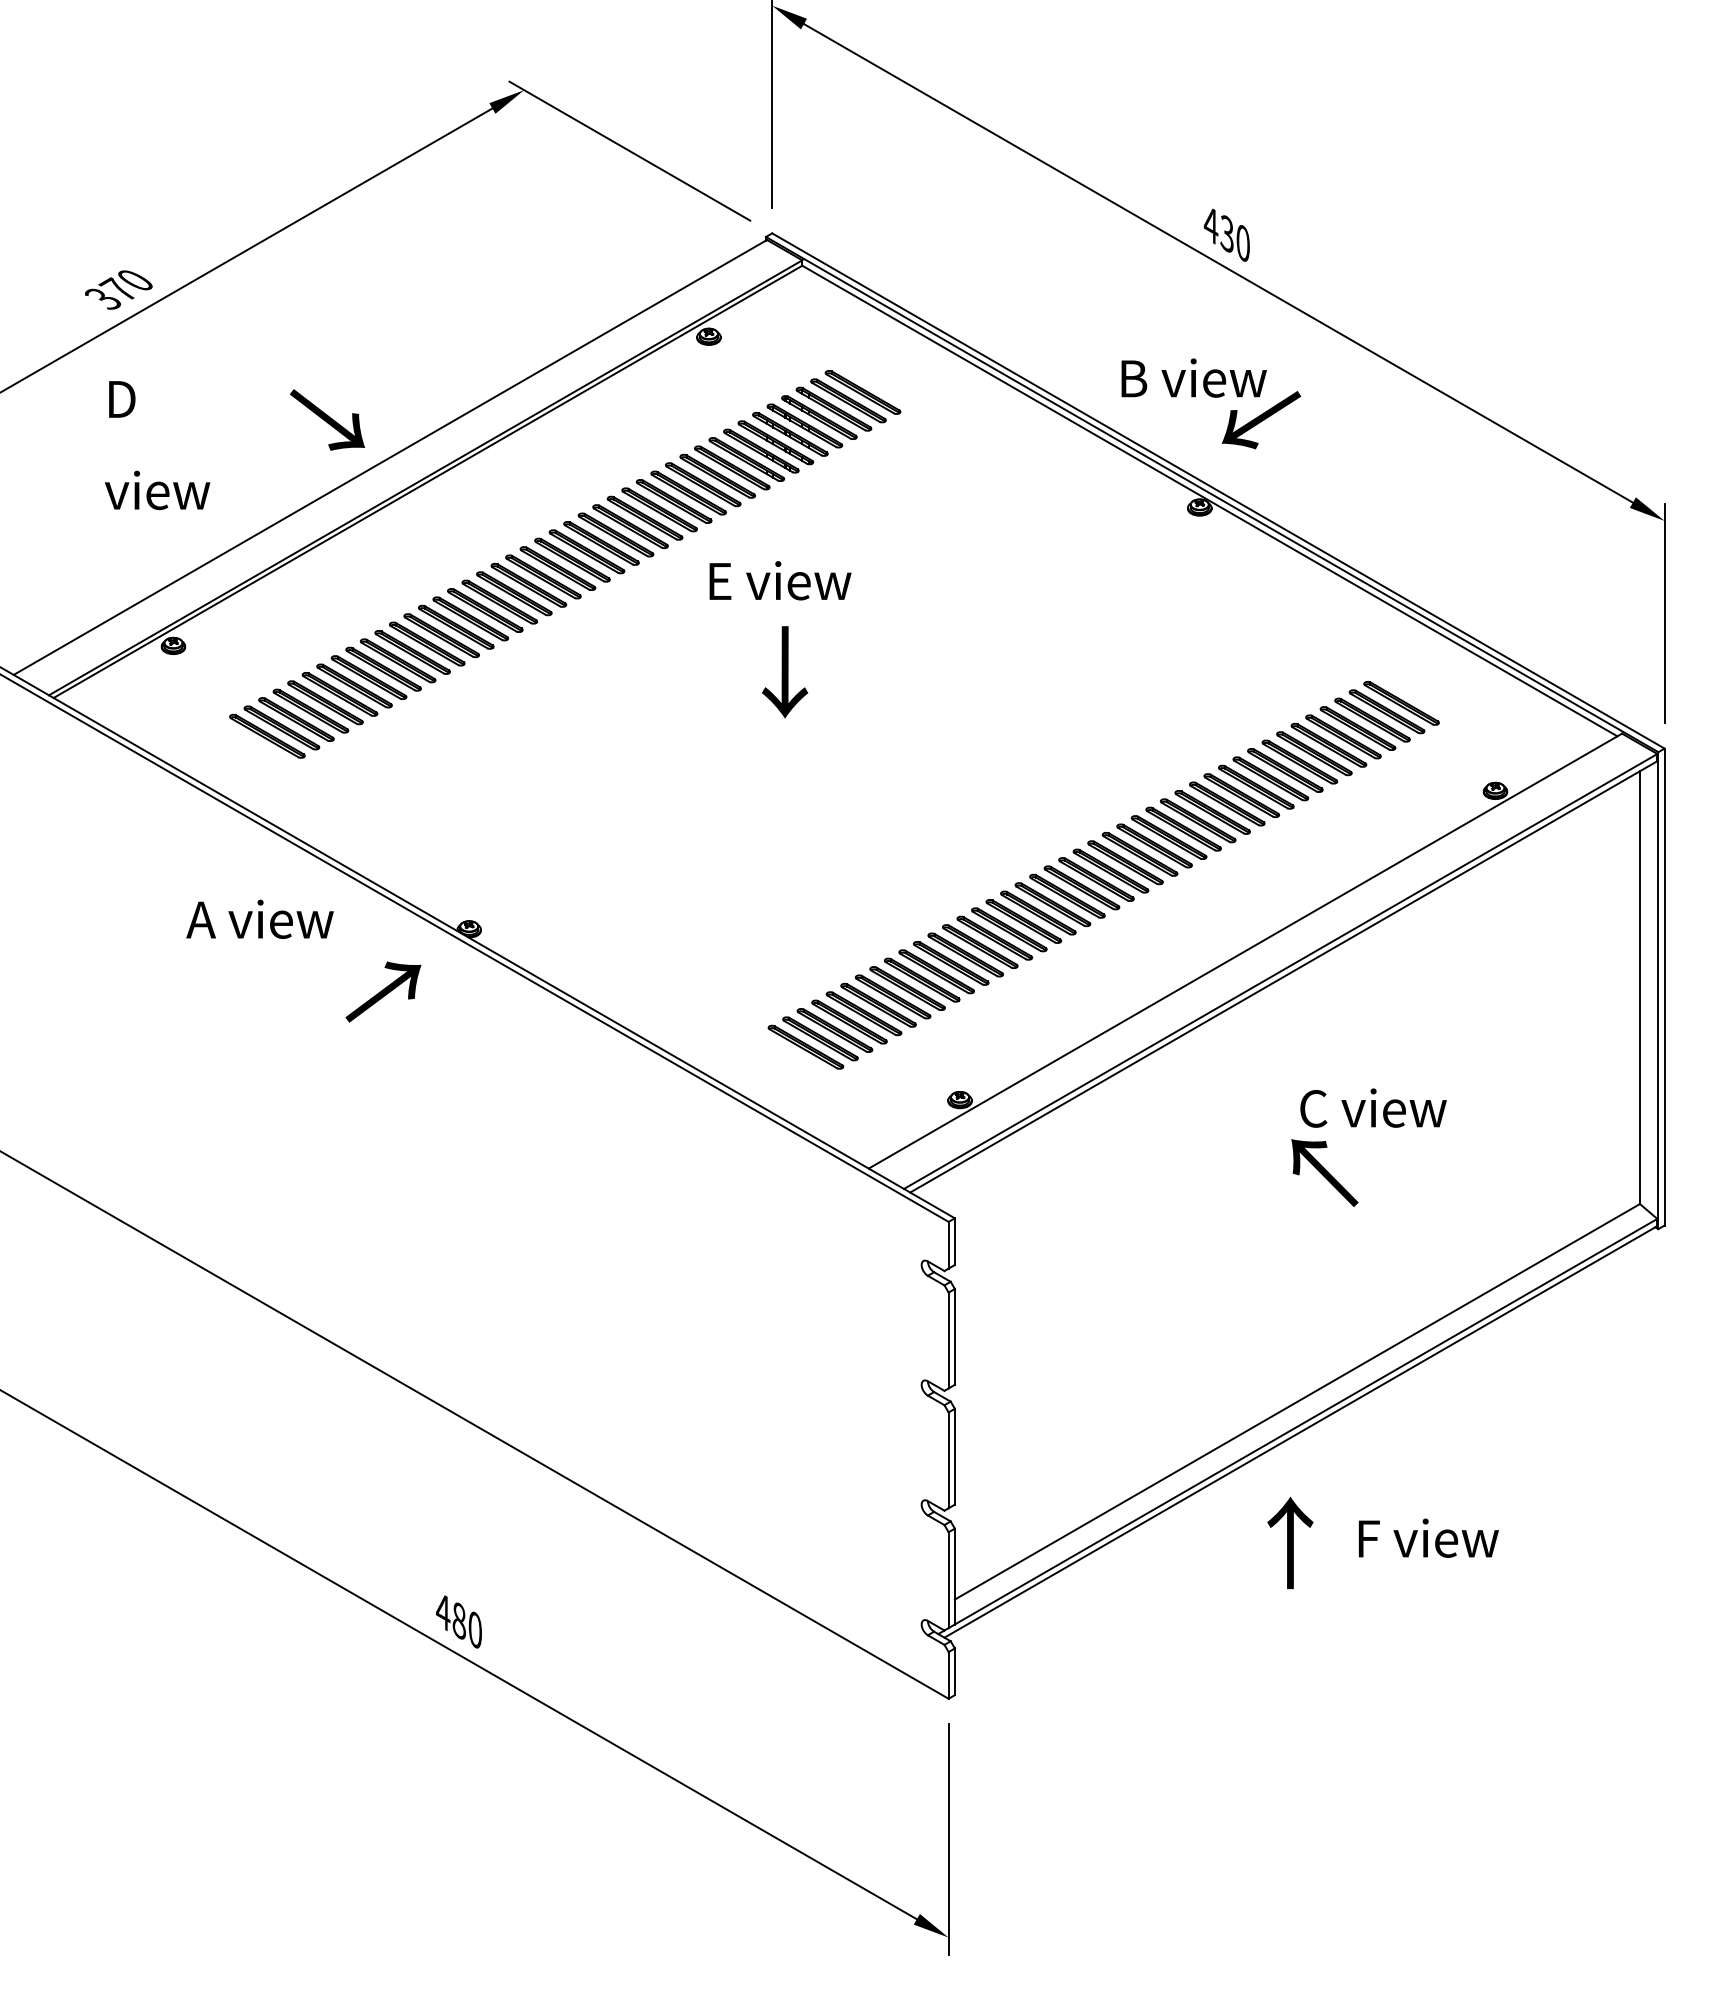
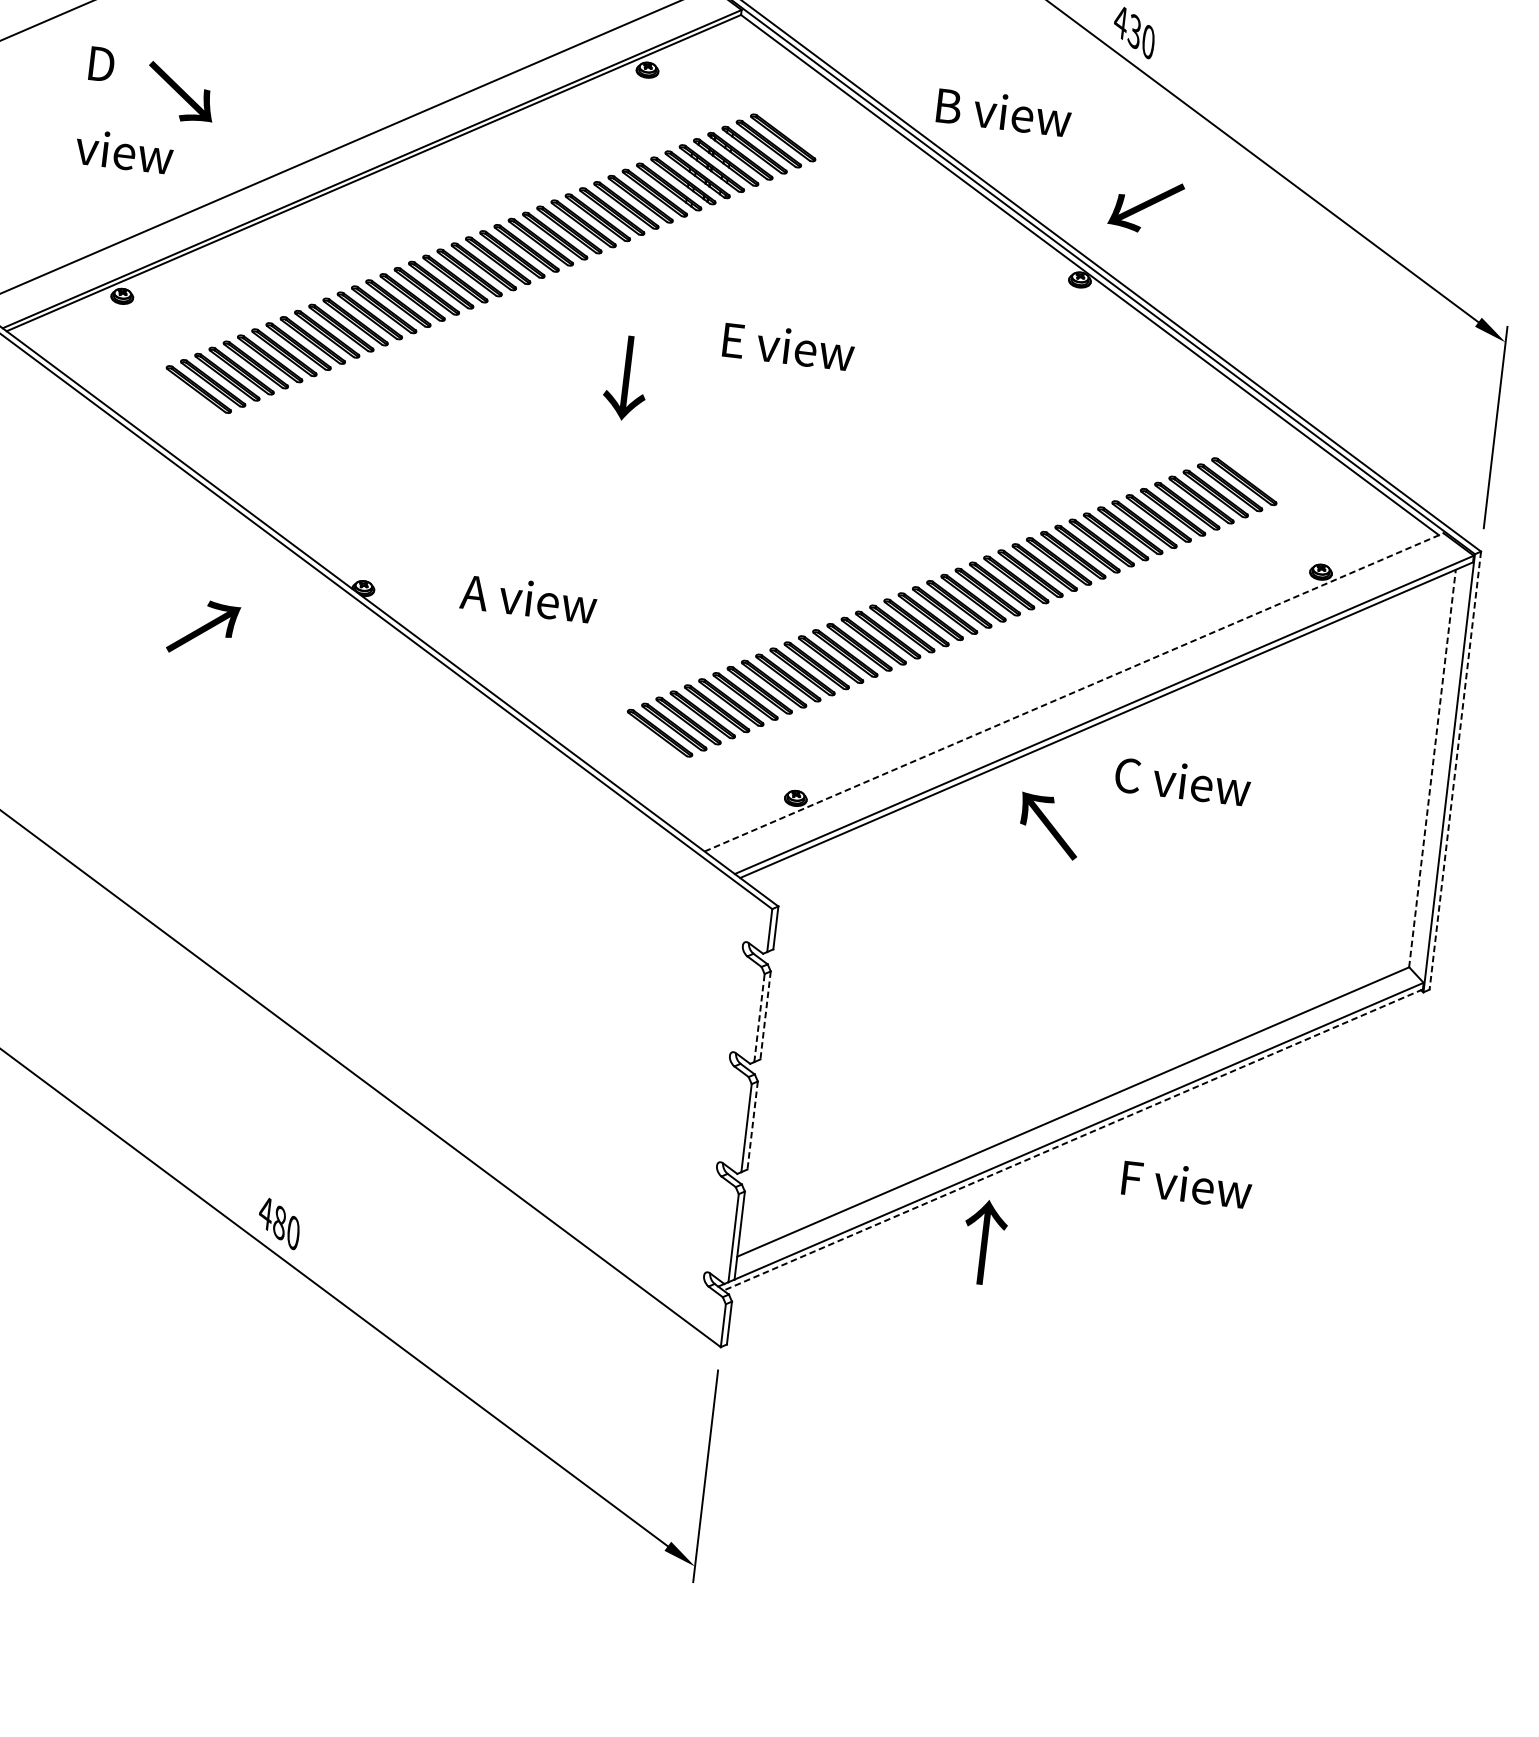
text: (1193, 377) -> (1003, 111), moved
text: (327, 419) -> (180, 92), moved
text: (780, 580) -> (788, 346), moved
text: (785, 672) -> (626, 378), moved
text: (259, 918) -> (528, 597), moved
line: (1245, 951) -> (1074, 692), solid -> dashed
line: (1639, 987) -> (1432, 768), solid -> dashed
line: (1664, 987) -> (1455, 771), solid -> dashed
text: (383, 991) -> (203, 627), moved
text: (1373, 1107) -> (1182, 780), moved
text: (1324, 1172) -> (1049, 825), moved
line: (954, 1336) -> (765, 1014), solid -> dashed
line: (948, 1340) -> (759, 1018), solid -> dashed
line: (1300, 1431) -> (1072, 1139), solid -> dashed
line: (954, 1456) -> (752, 1125), solid -> dashed
text: (1428, 1537) -> (1186, 1183), moved
text: (1290, 1542) -> (984, 1241), moved

